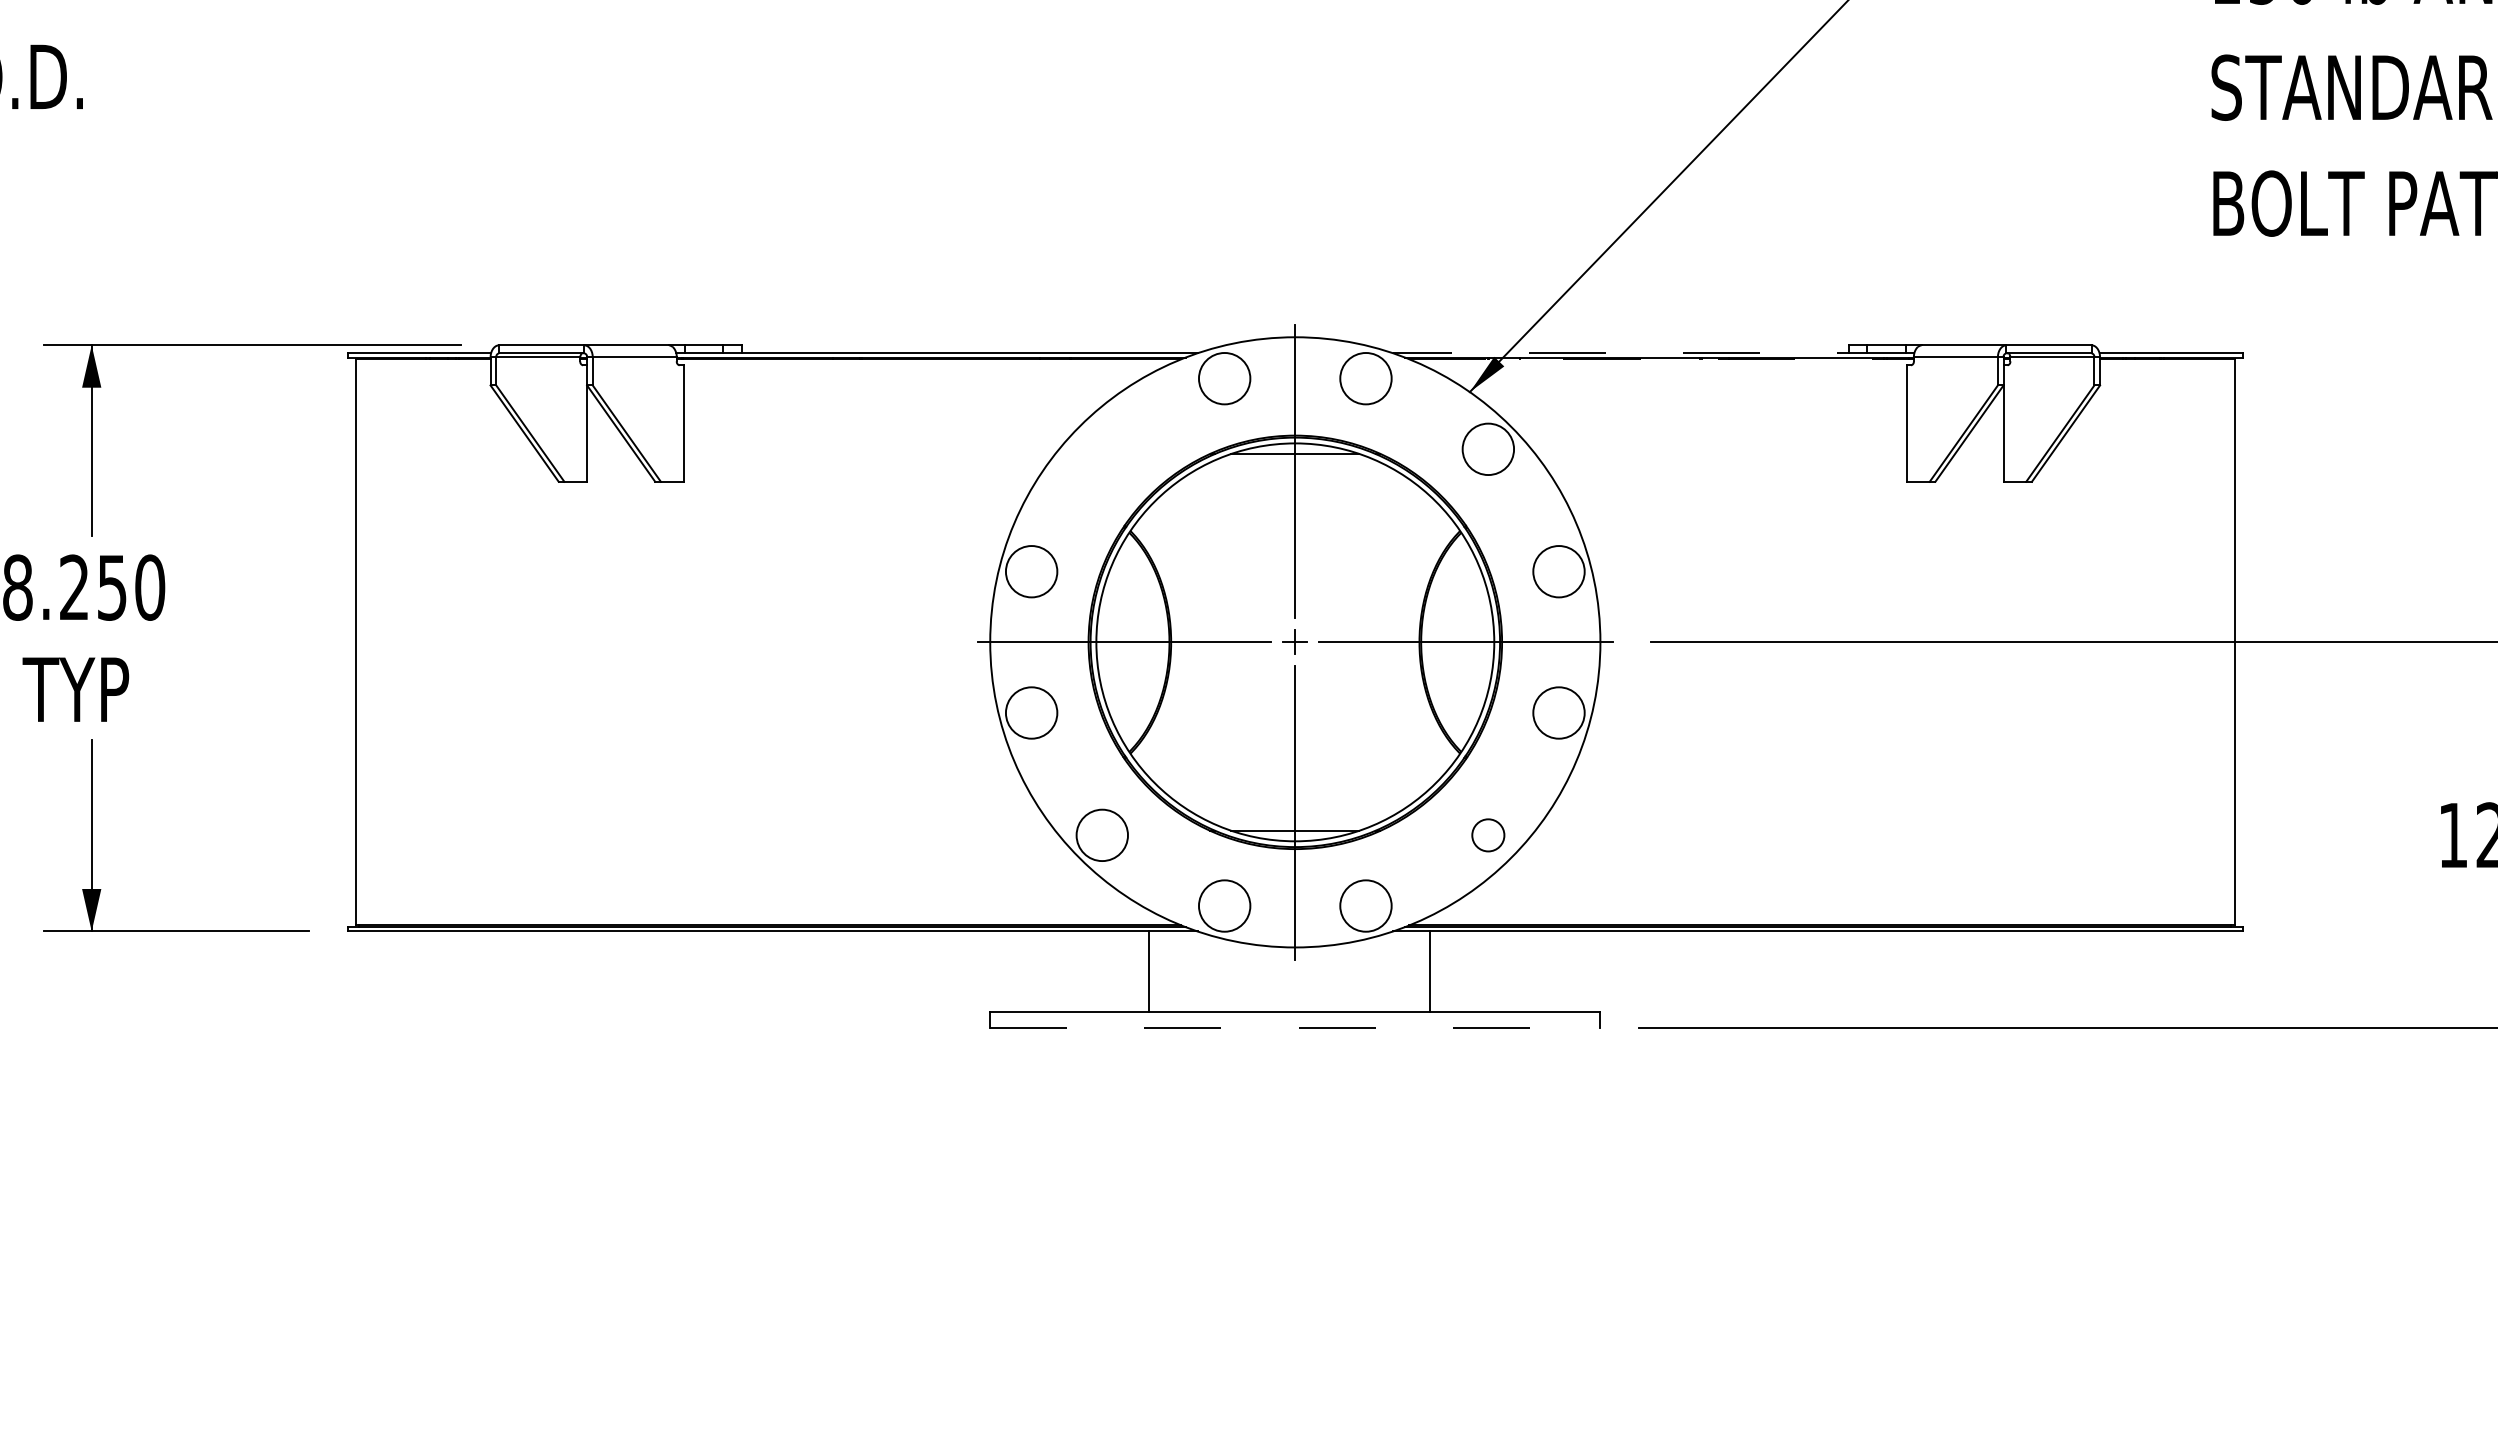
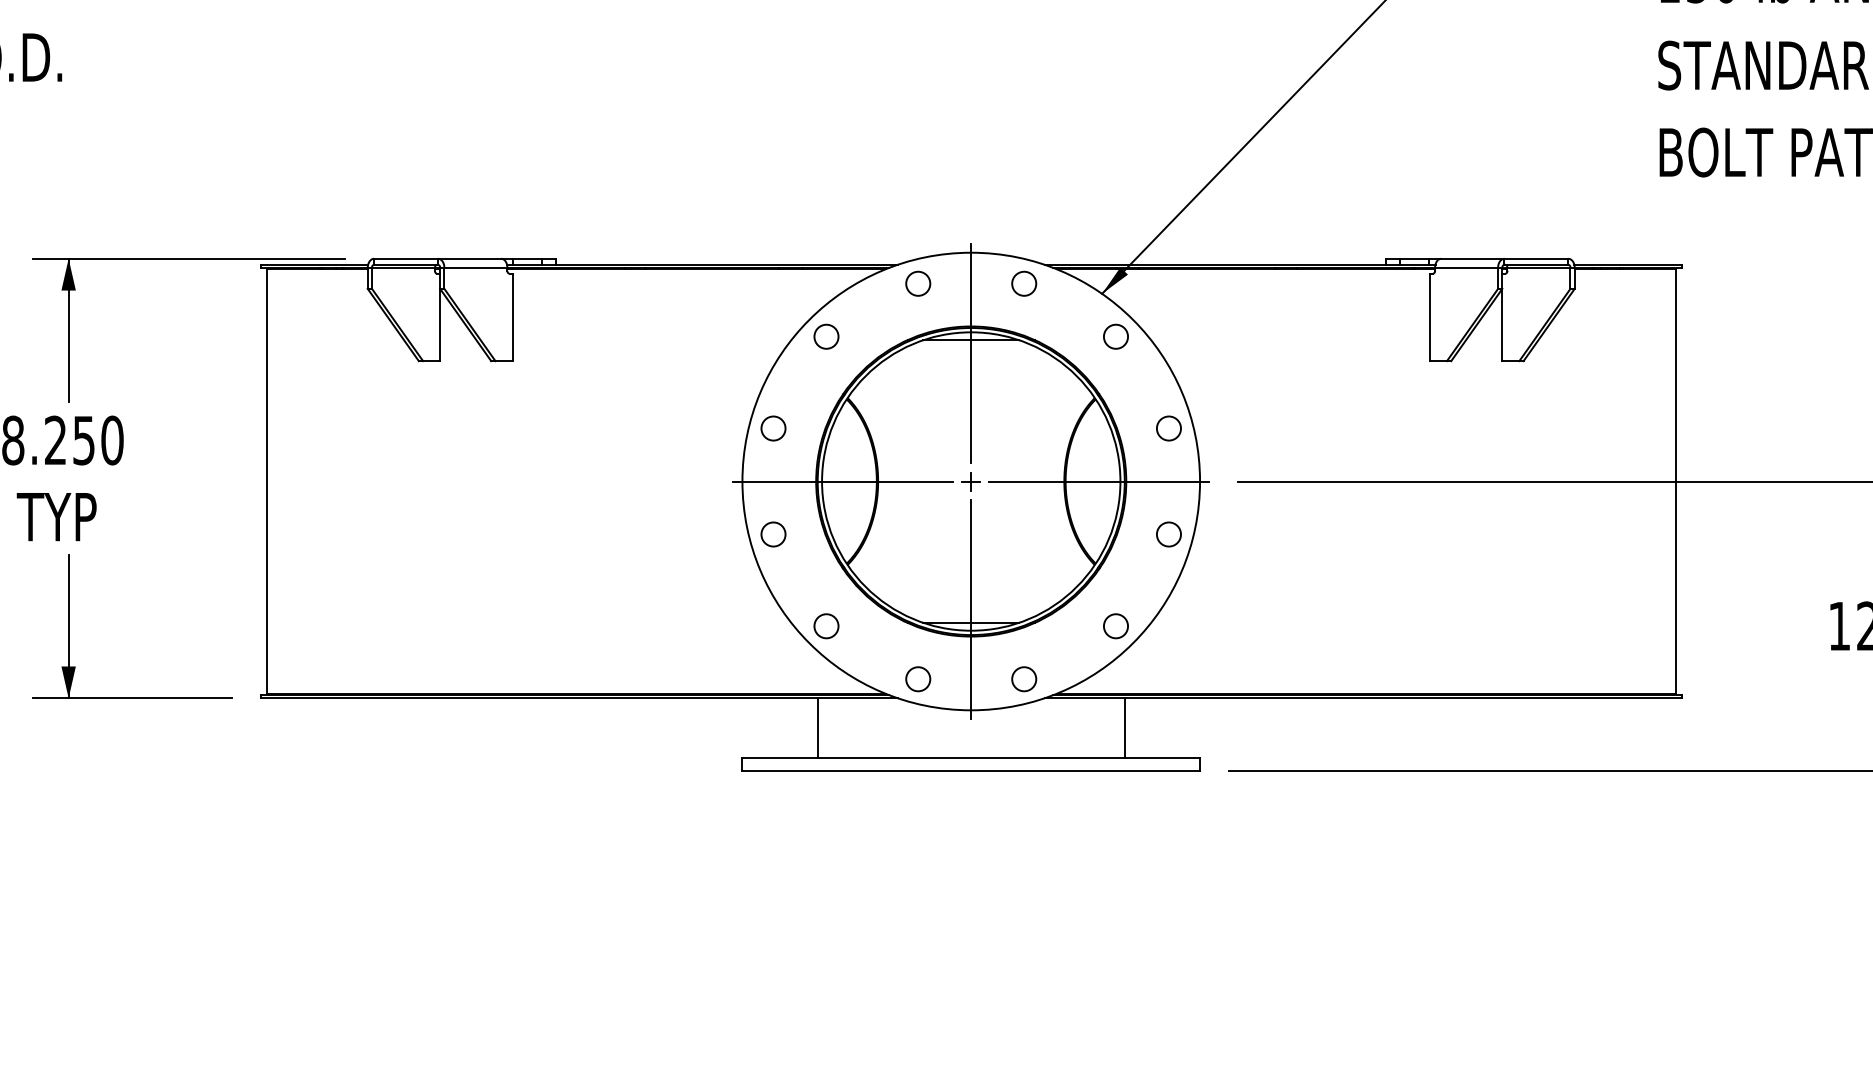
line: (1653, 353) -> (1239, 264), dashed -> solid
line: (1662, 359) -> (1246, 269), dashed -> solid
circle: (1224, 378) -> (918, 283), size x0.62
circle: (1365, 378) -> (1023, 283), size x0.62
circle: (1102, 449) -> (826, 336), added
circle: (1488, 449) -> (1116, 336), size x0.62
circle: (1031, 571) -> (773, 428), size x0.62
circle: (1558, 571) -> (1168, 428), size x0.62
circle: (1031, 712) -> (773, 534), size x0.62
circle: (1558, 712) -> (1168, 534), size x0.62
circle: (1102, 835) -> (826, 626), size x0.62
circle: (1224, 905) -> (918, 678), size x0.62
circle: (1365, 905) -> (1023, 678), size x0.62
line: (1148, 971) -> (817, 728), moved
line: (1430, 971) -> (1125, 728), moved
line: (1295, 1027) -> (971, 770), dashed -> solid

